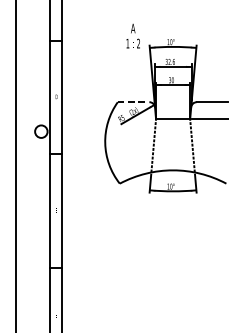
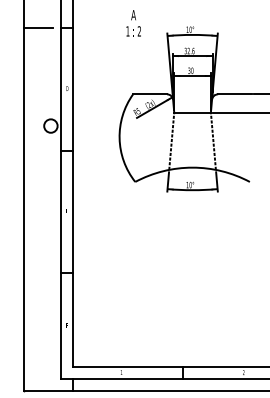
text: (133, 36) -> (133, 23), moved
line: (29, 40) -> (38, 28), added
line: (133, 102) -> (150, 94), dashed -> solid

